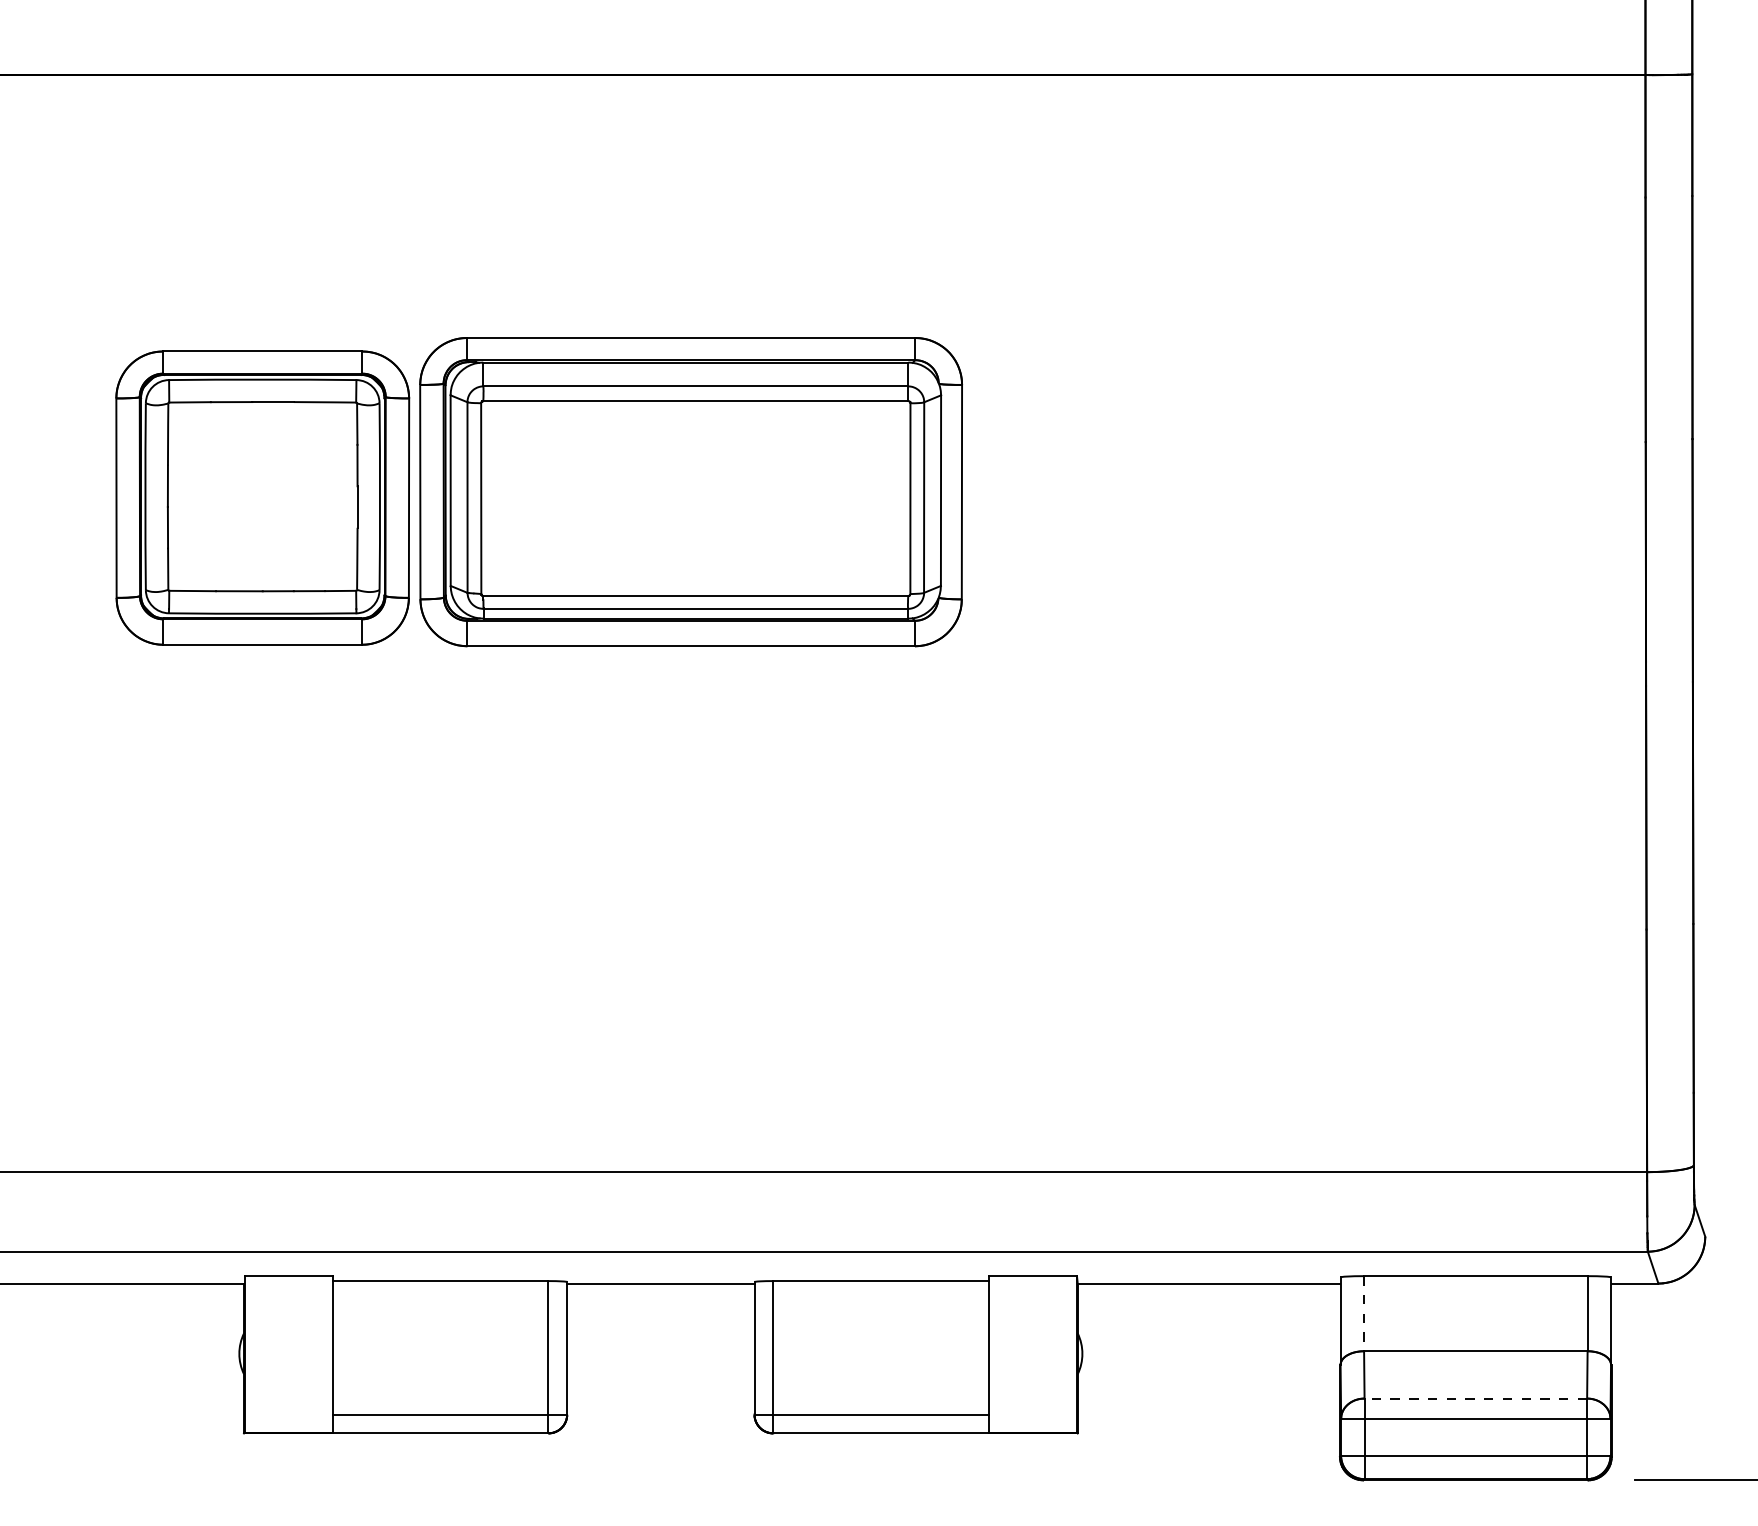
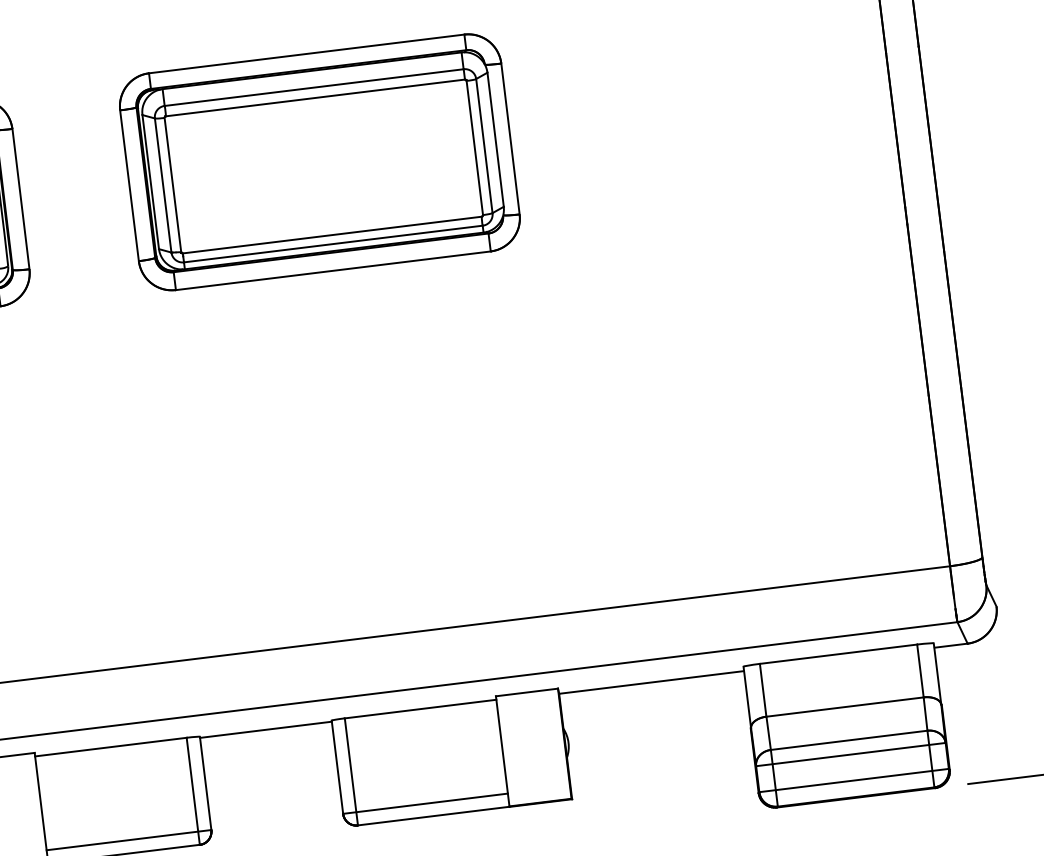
part: (691, 492) -> (320, 162), moved
line: (1364, 1313) -> (763, 690), dashed -> solid
line: (1475, 1398) -> (848, 740), dashed -> solid

